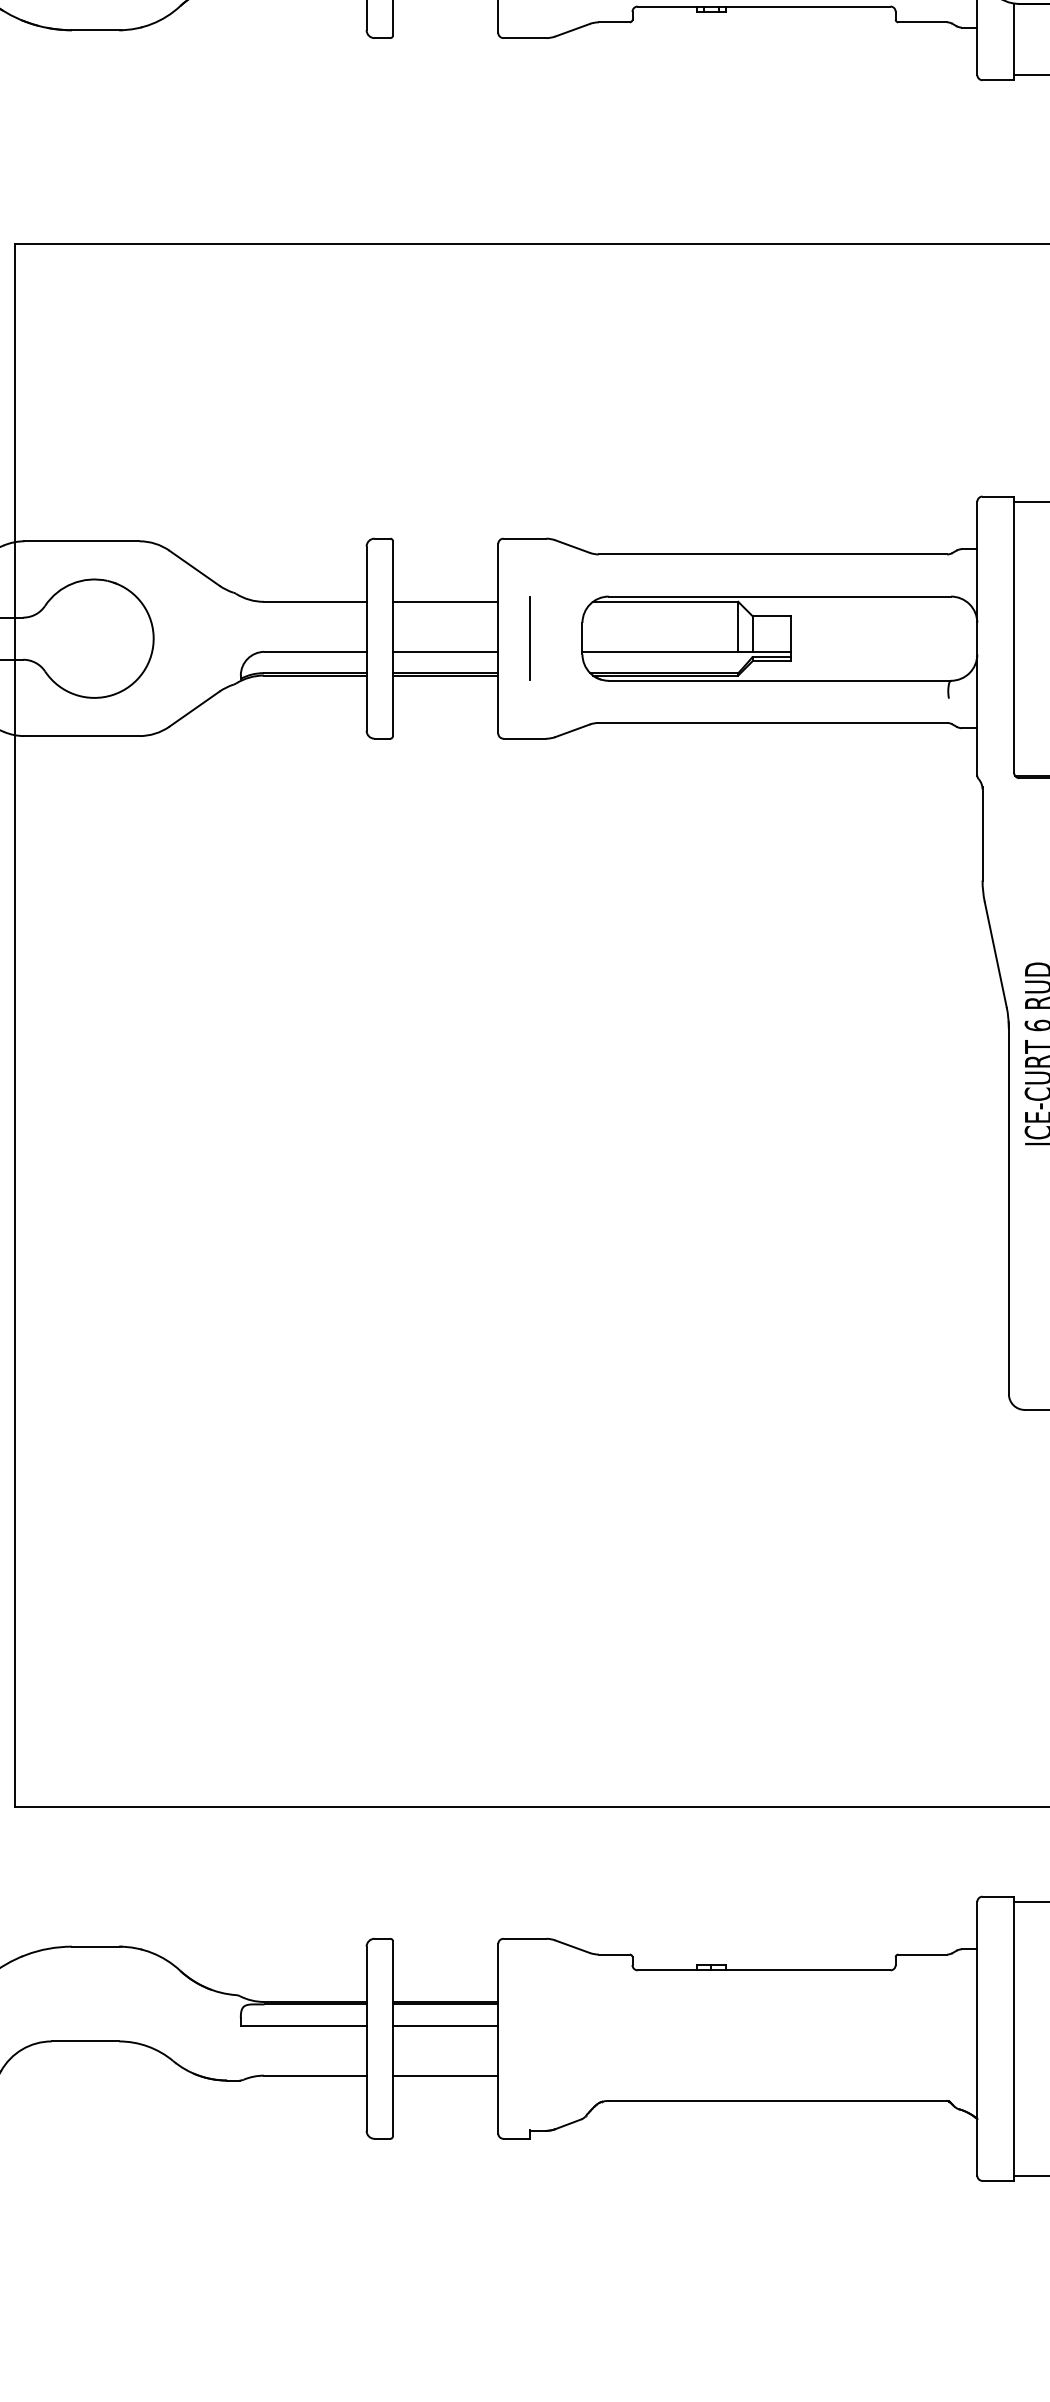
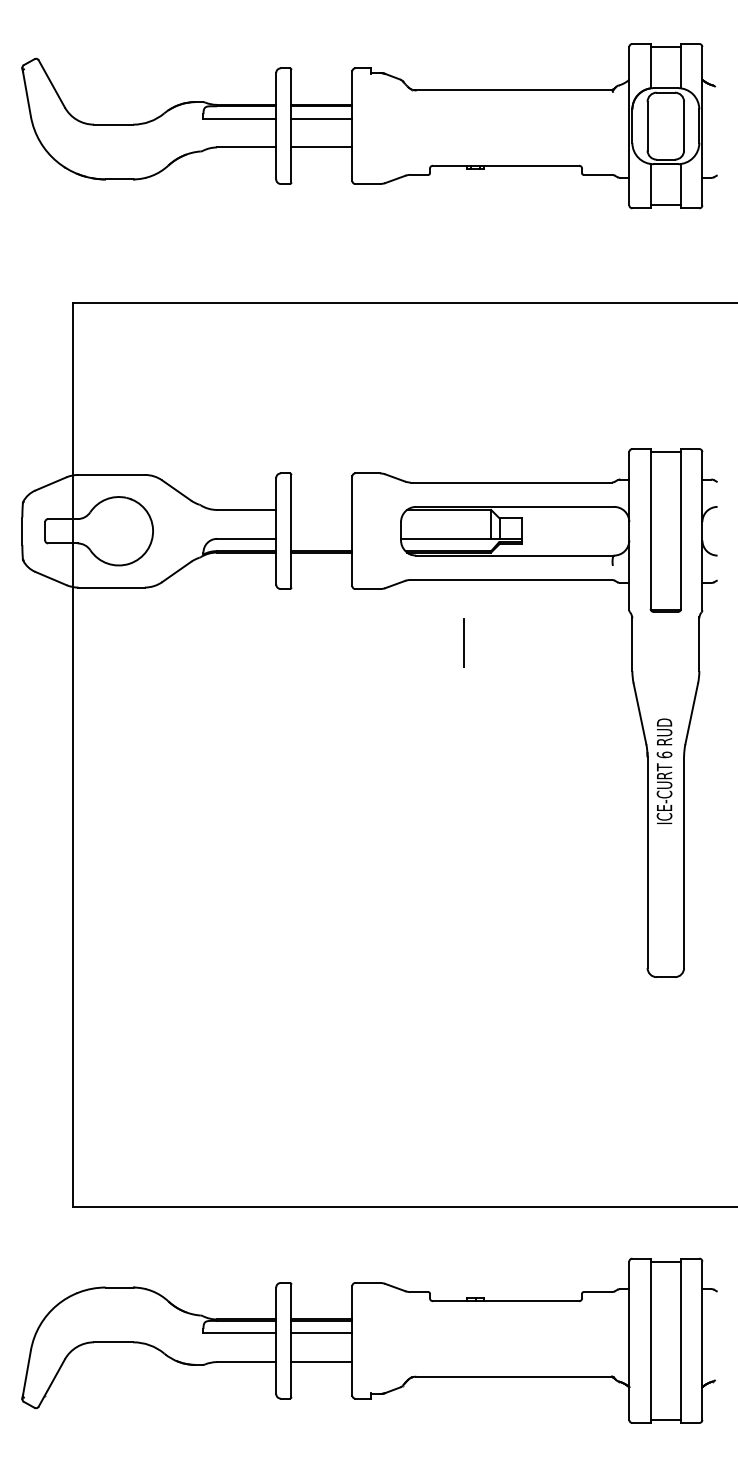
line: (444, 601) -> (321, 509), removed
line: (529, 637) -> (463, 642), moved
line: (444, 651) -> (321, 538), removed

